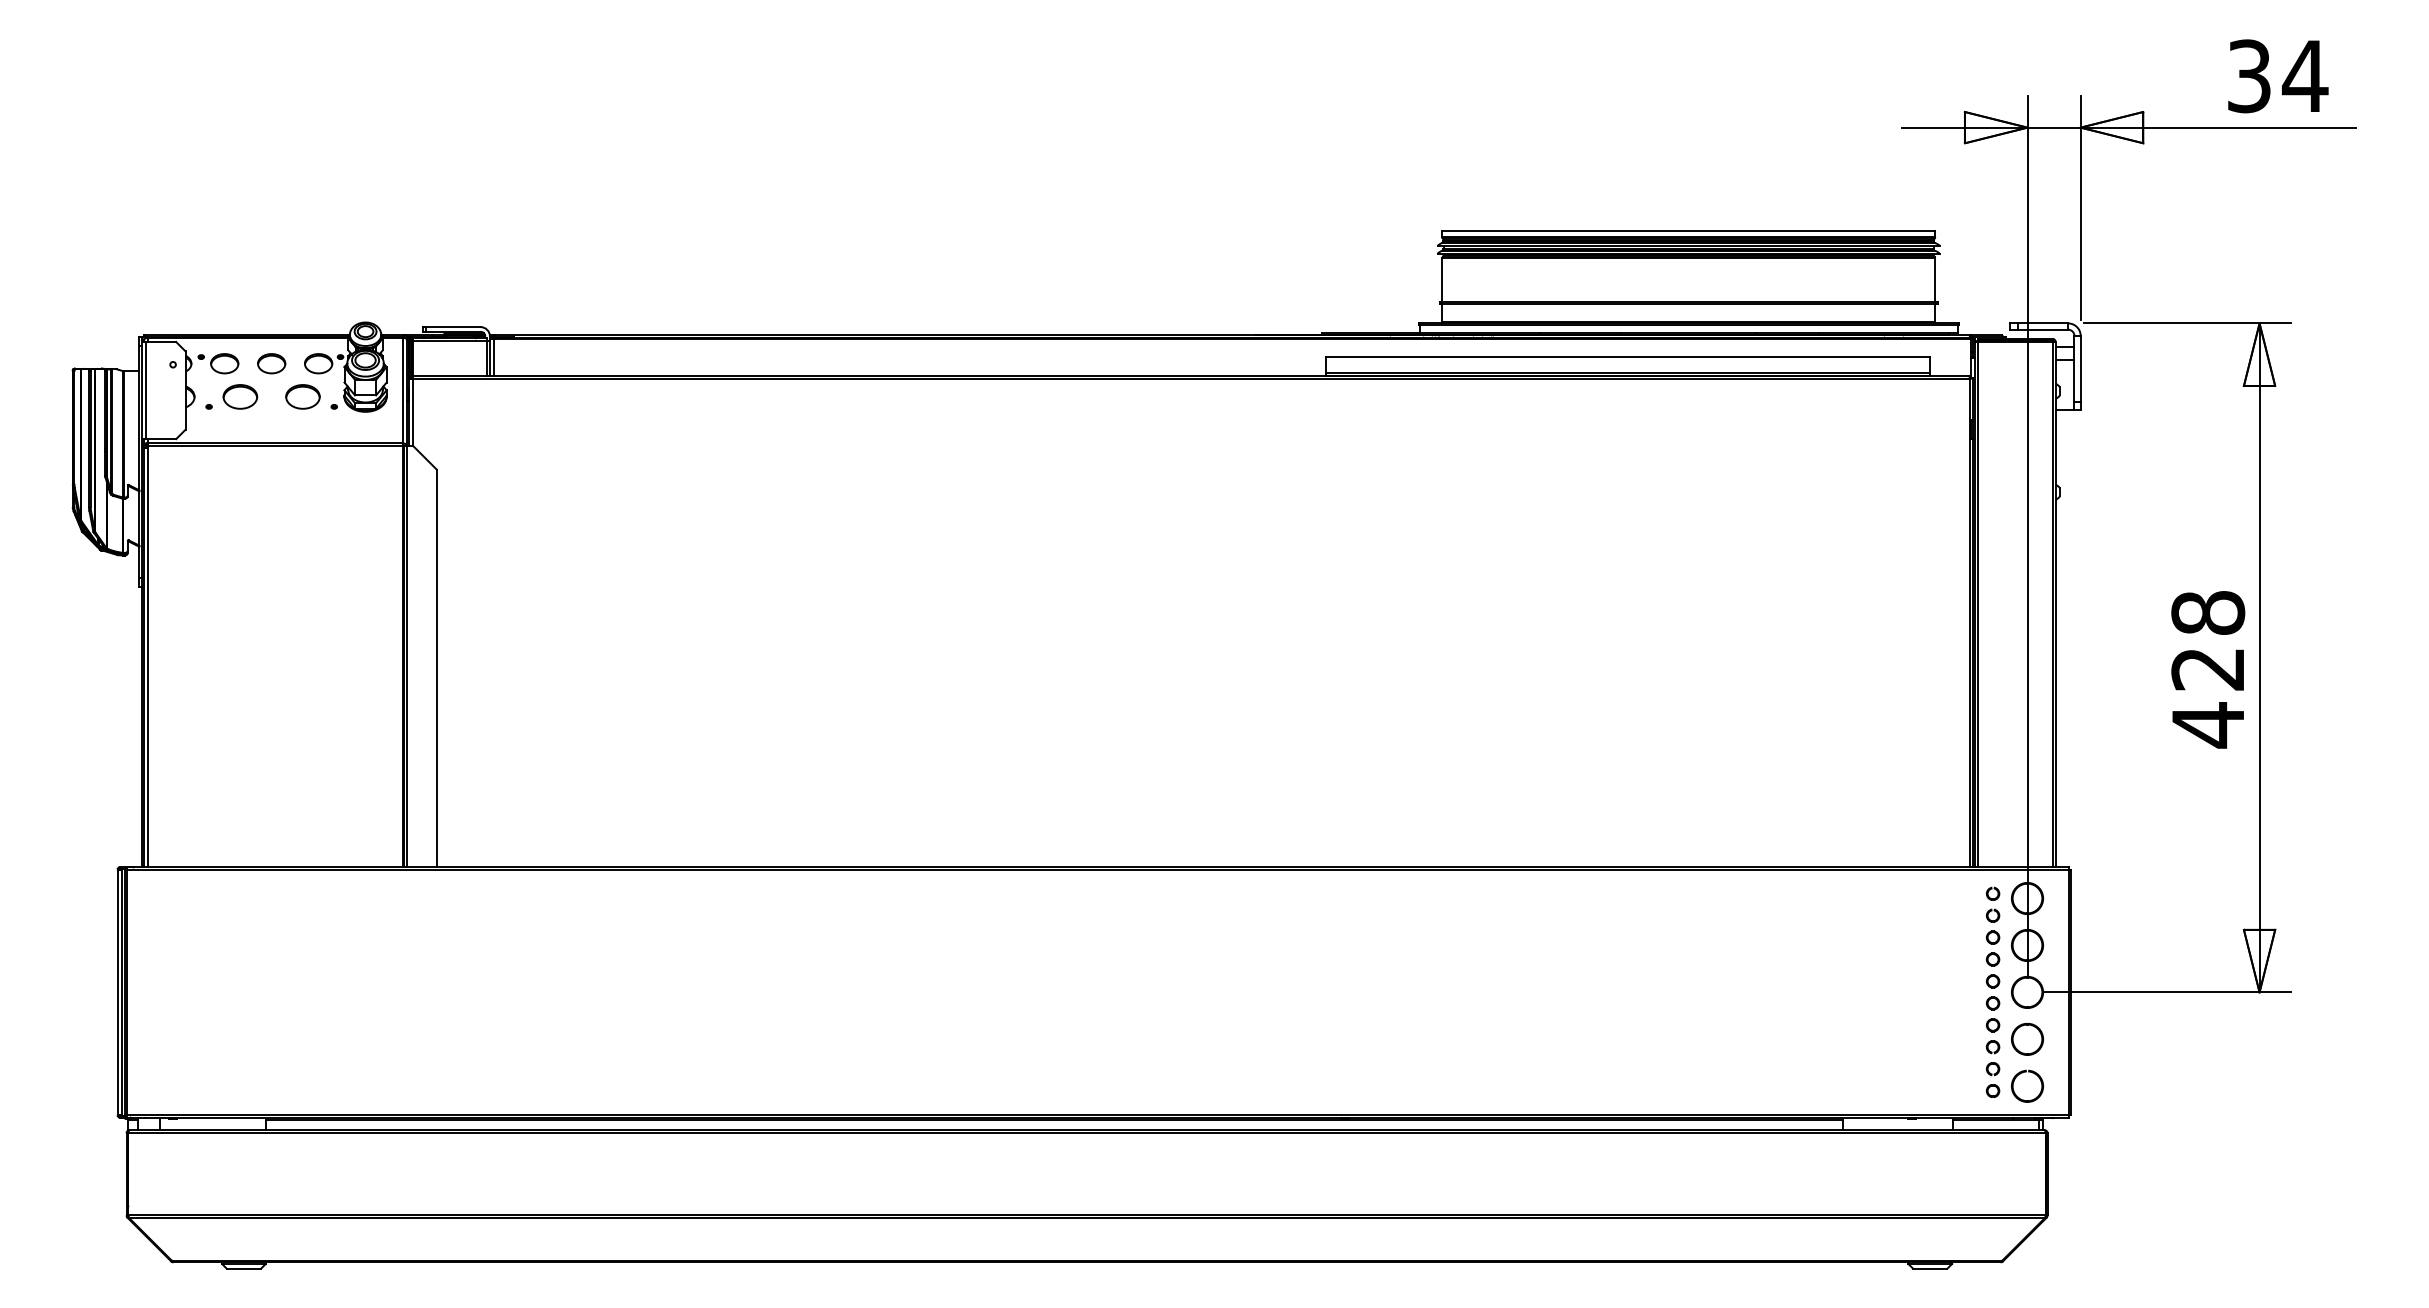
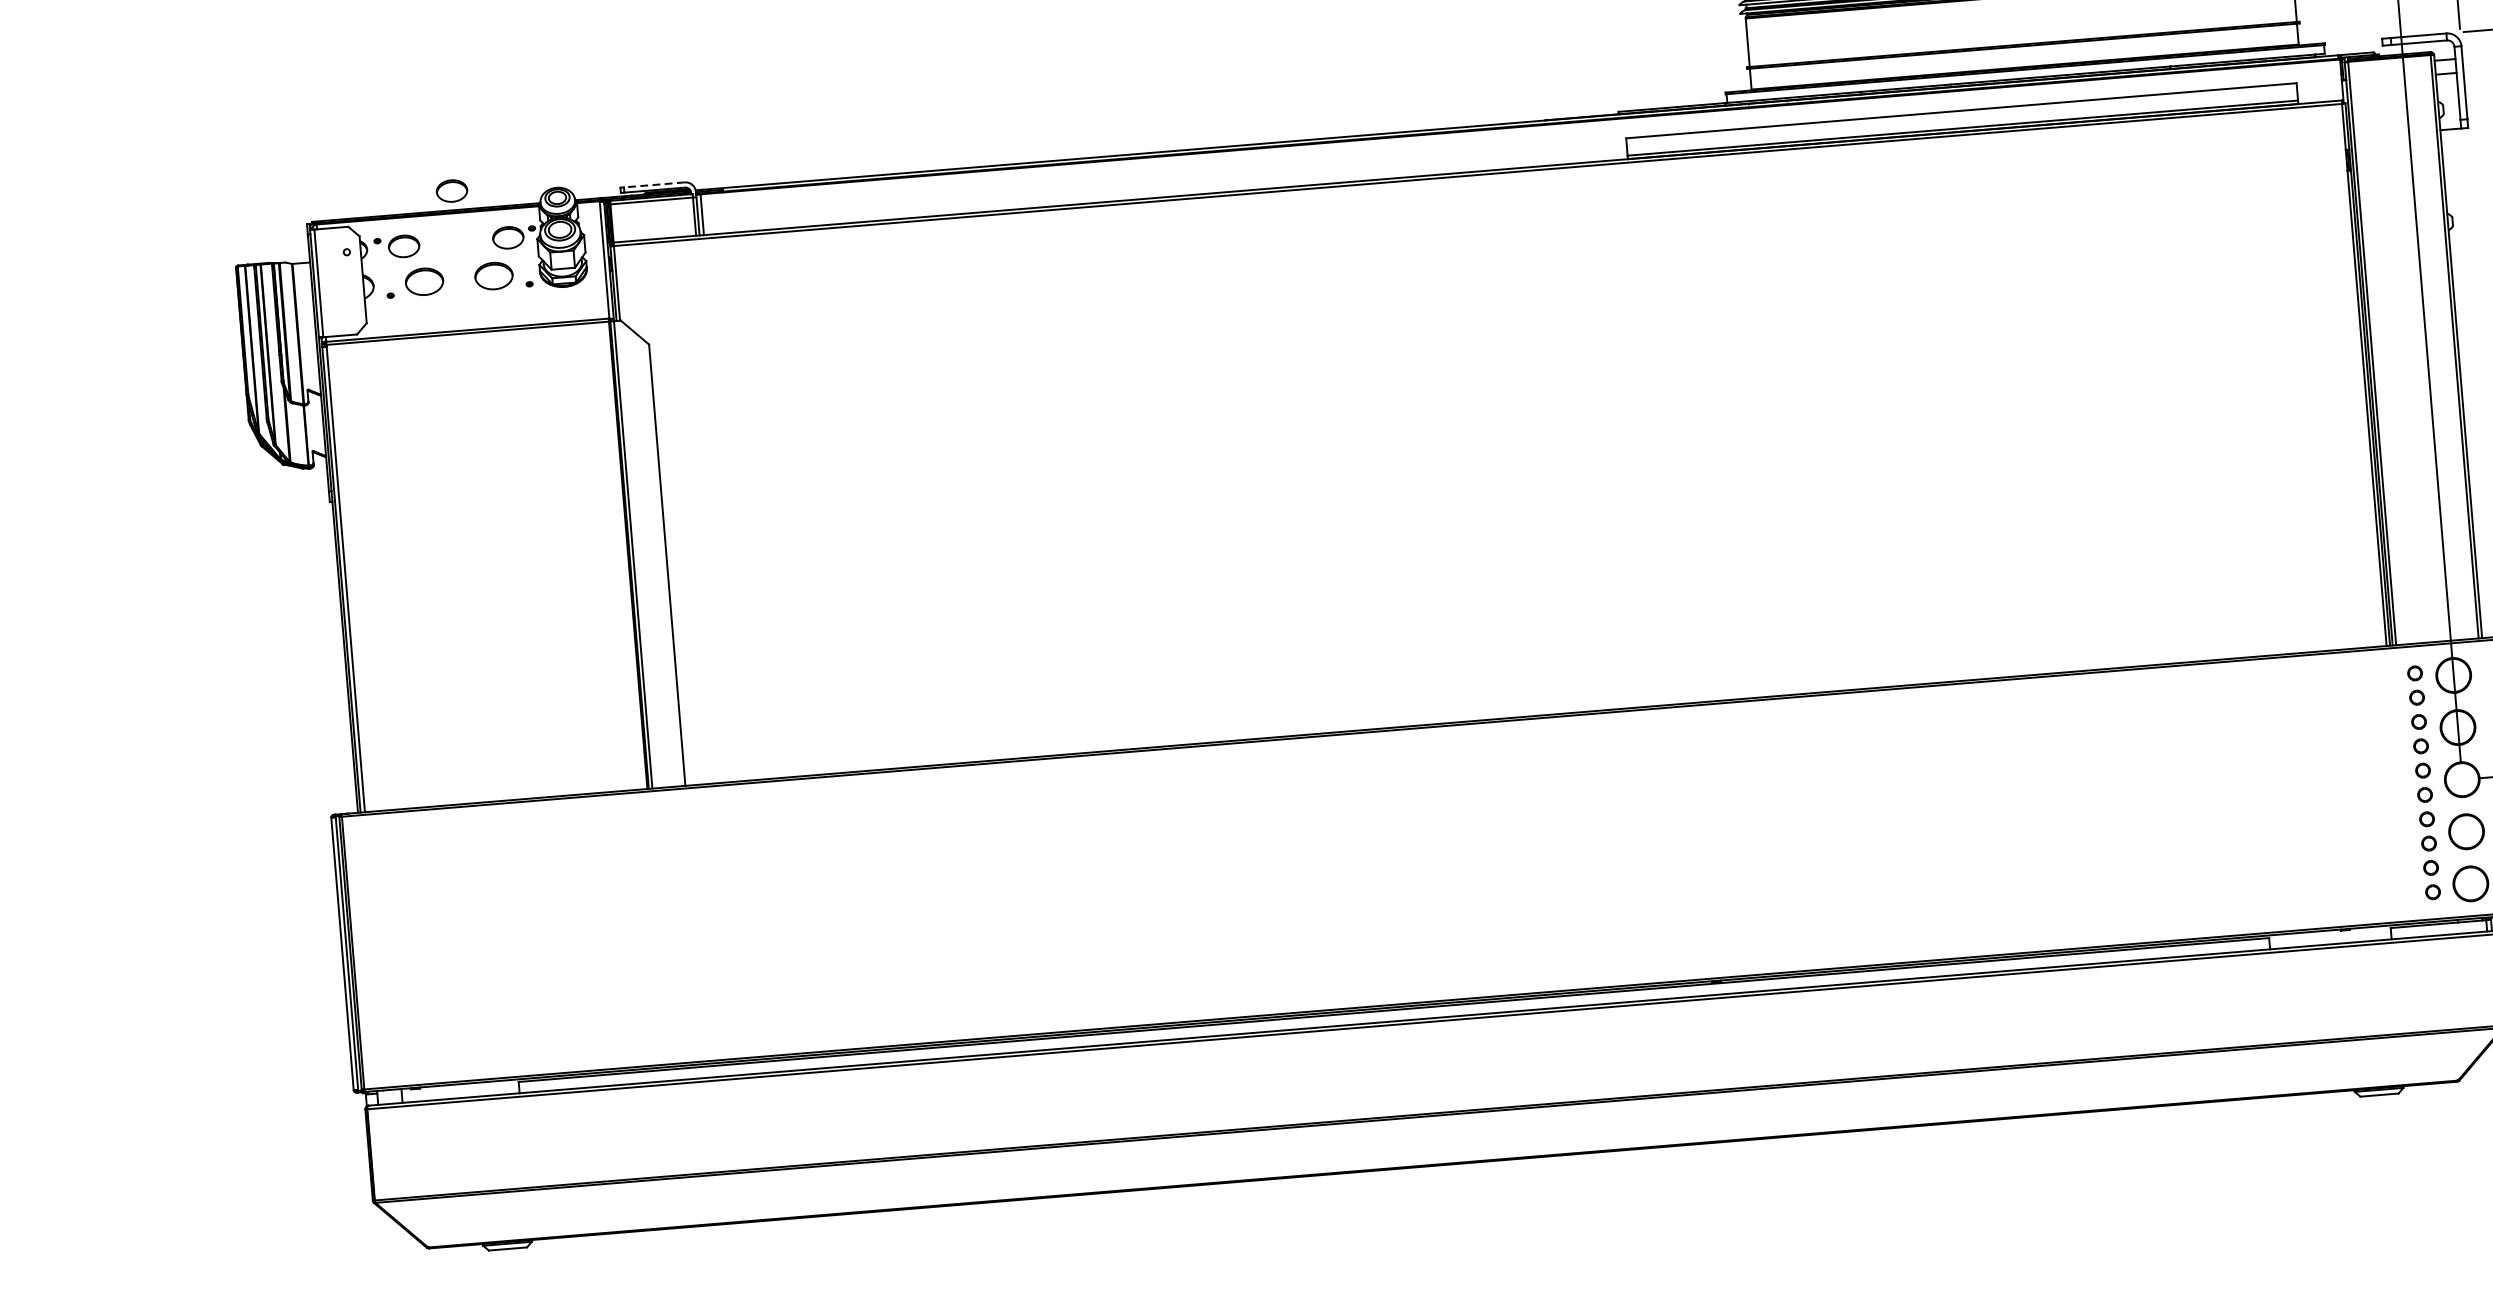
line: (452, 327) -> (653, 185), solid -> dashed
part: (271, 363) -> (451, 190), moved

